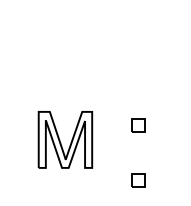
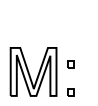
part: (65, 139) -> (33, 71), size x1.67

